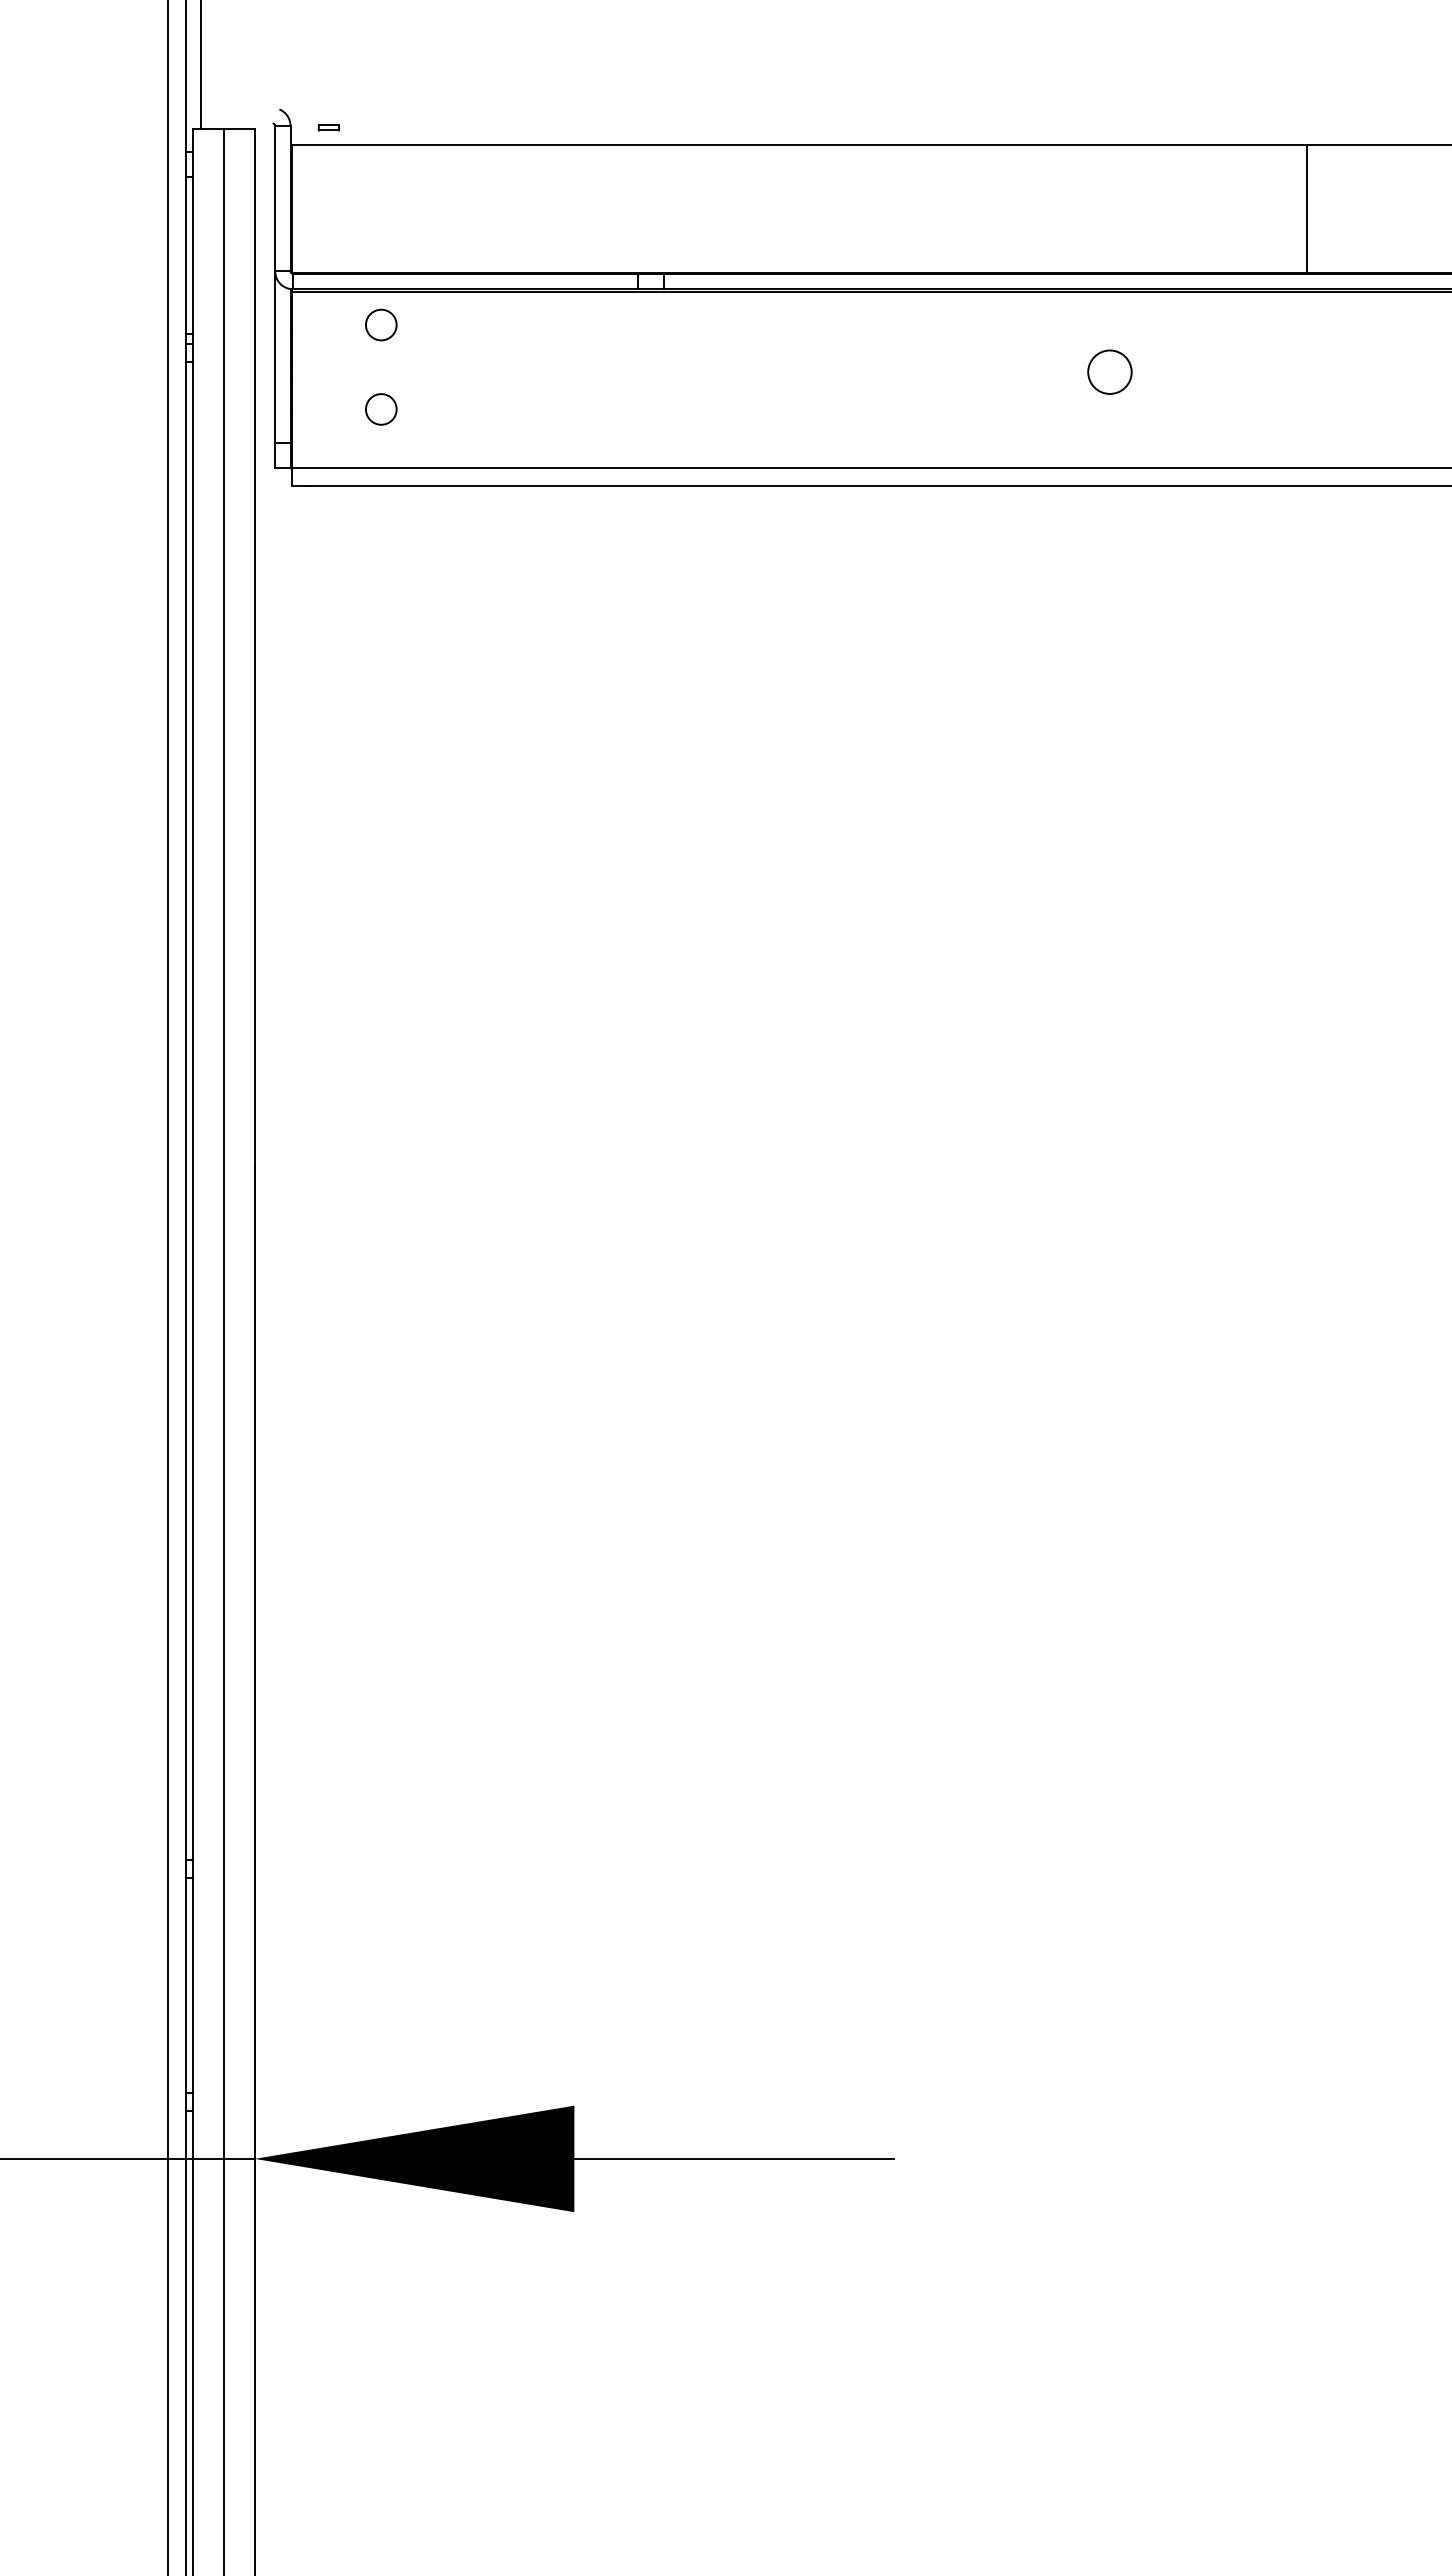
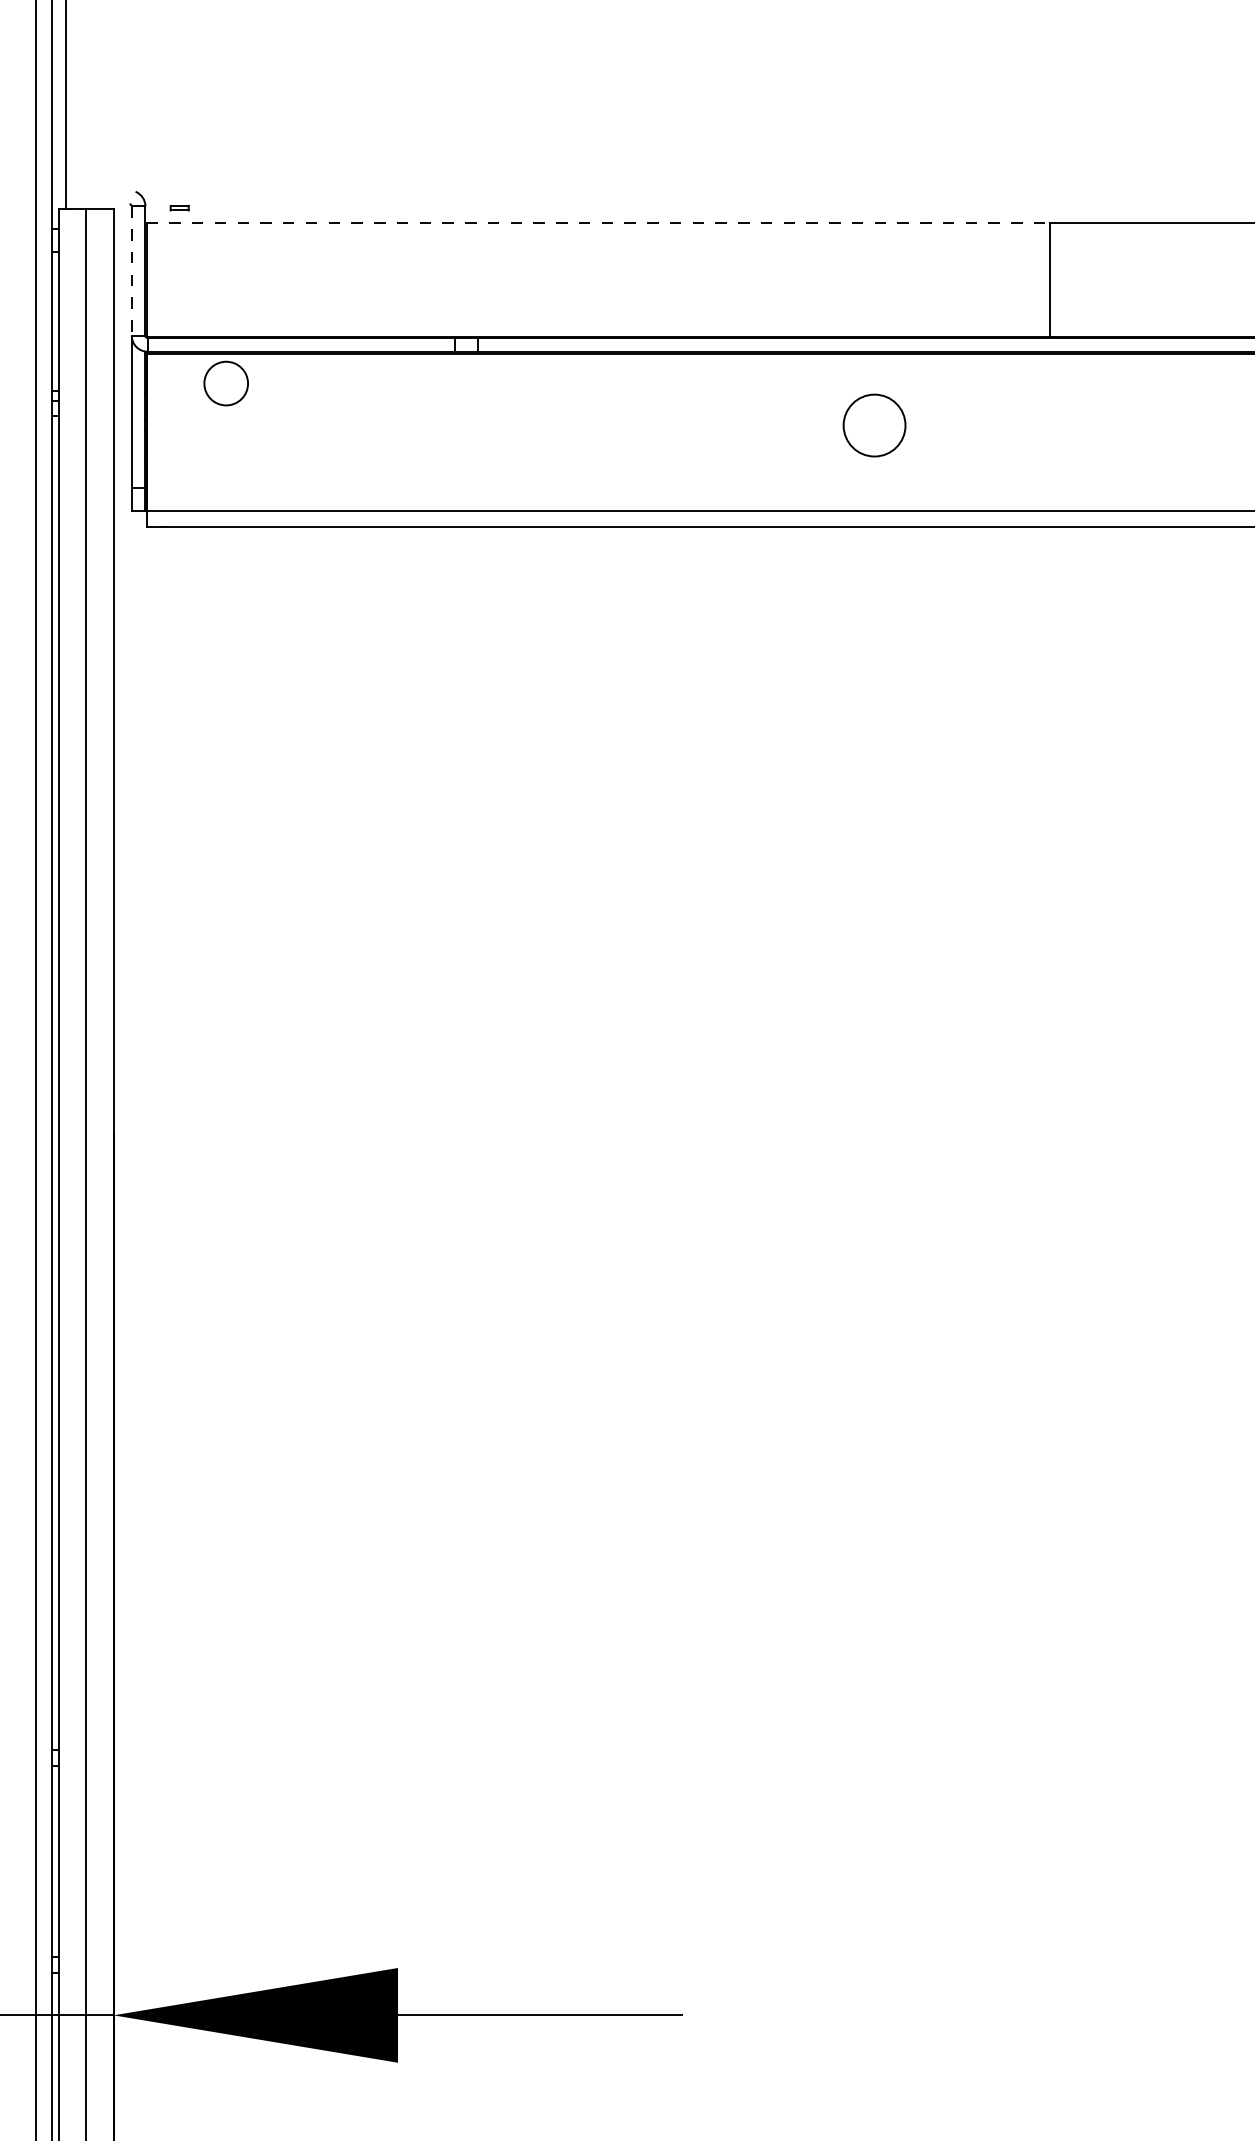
line: (799, 144) -> (598, 222), solid -> dashed
line: (275, 198) -> (132, 270), solid -> dashed
circle: (380, 324) -> (225, 383), size x1.6
circle: (1109, 371) -> (874, 424), size x1.6
circle: (381, 409) -> (226, 458), removed

